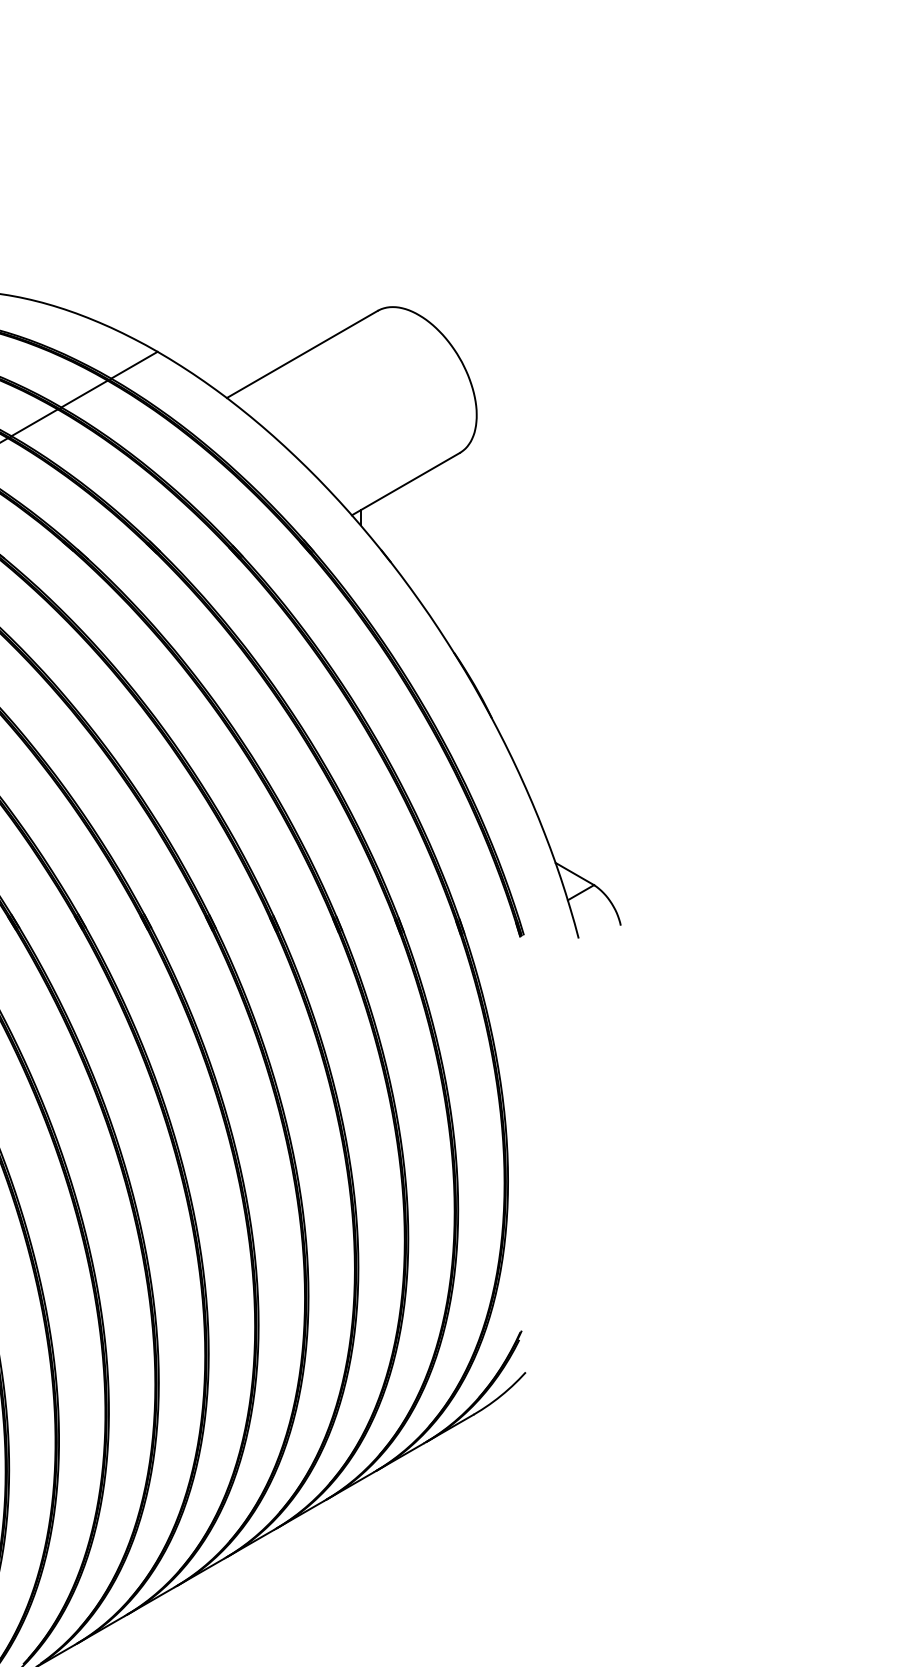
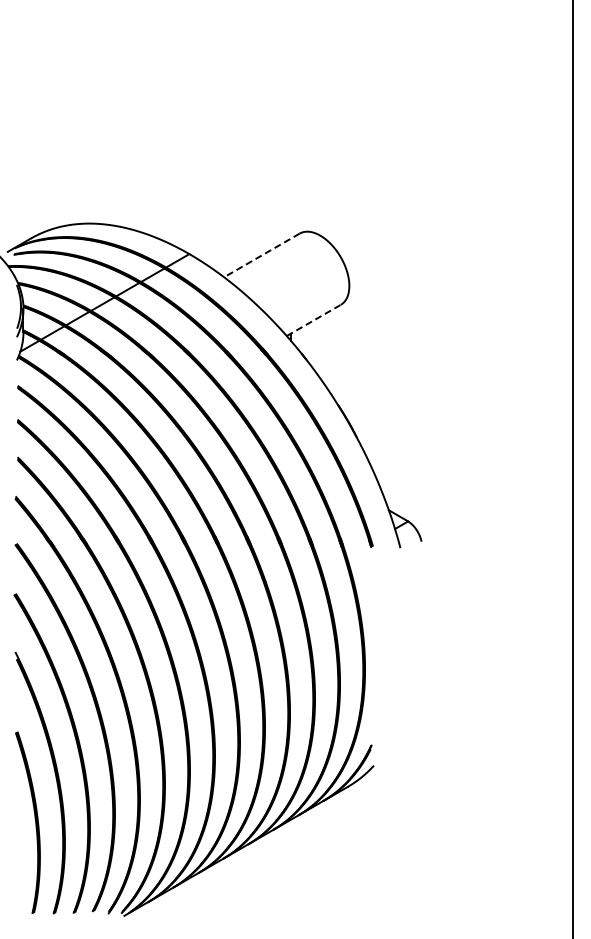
line: (301, 354) -> (261, 255), solid -> dashed
line: (407, 484) -> (314, 320), solid -> dashed

